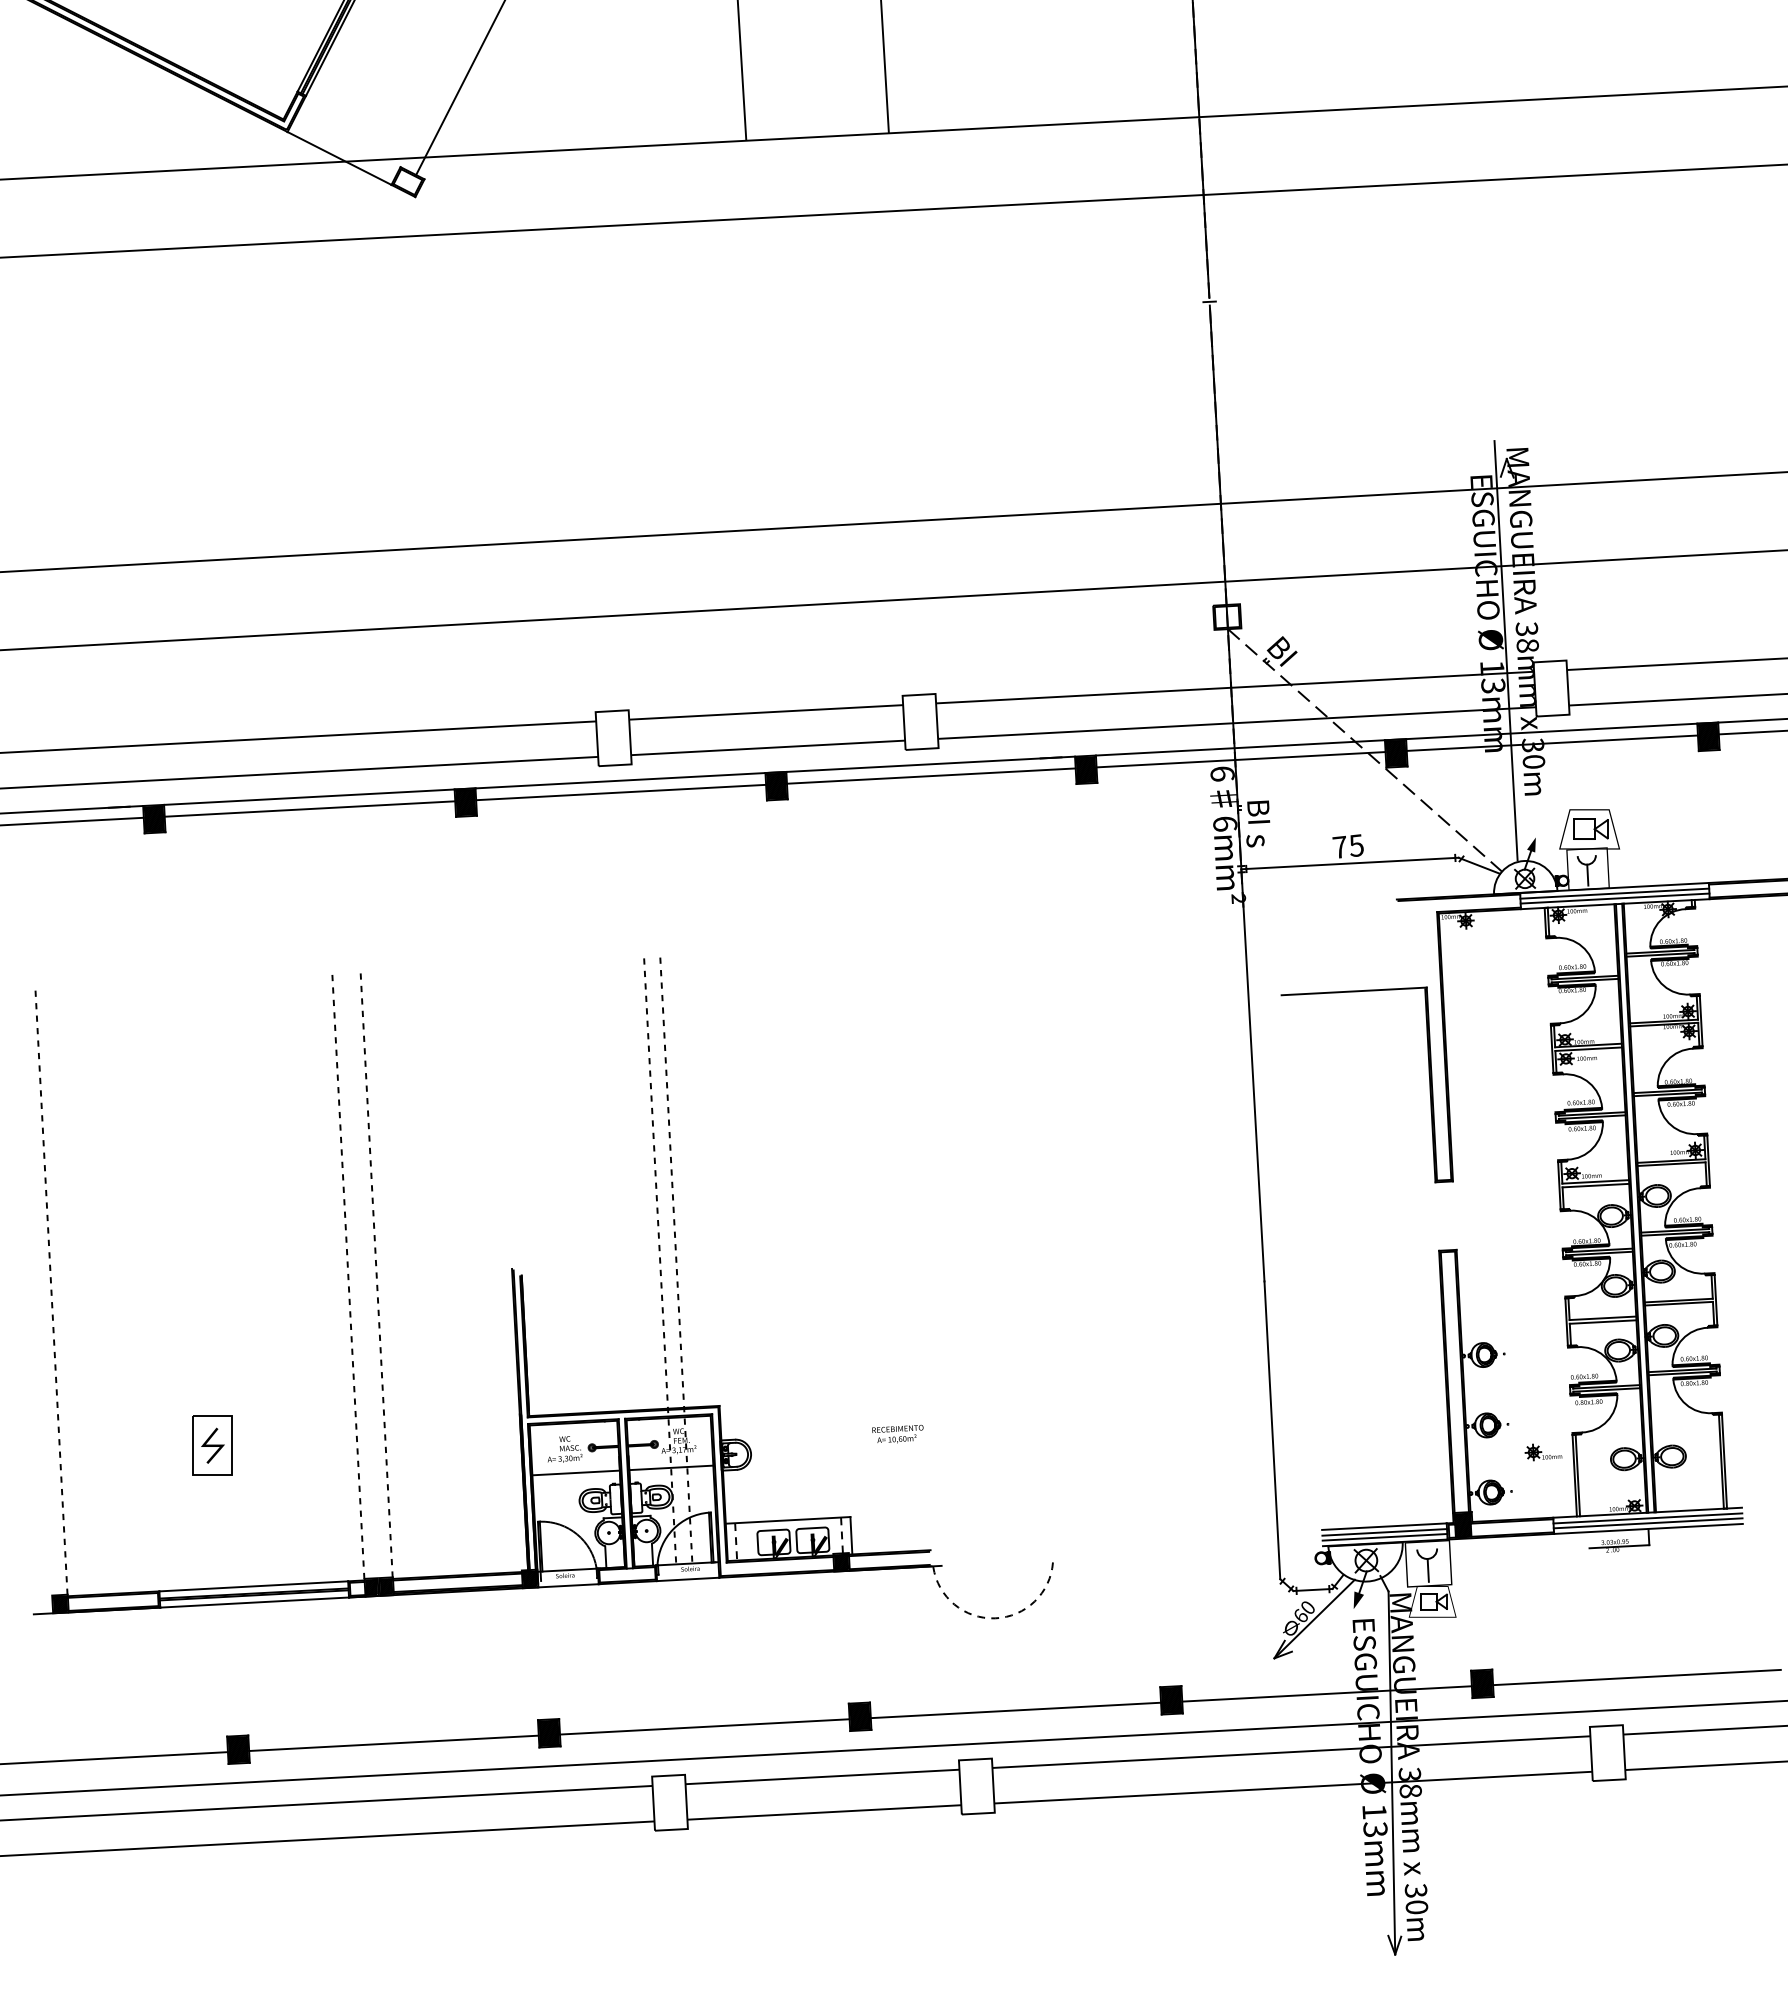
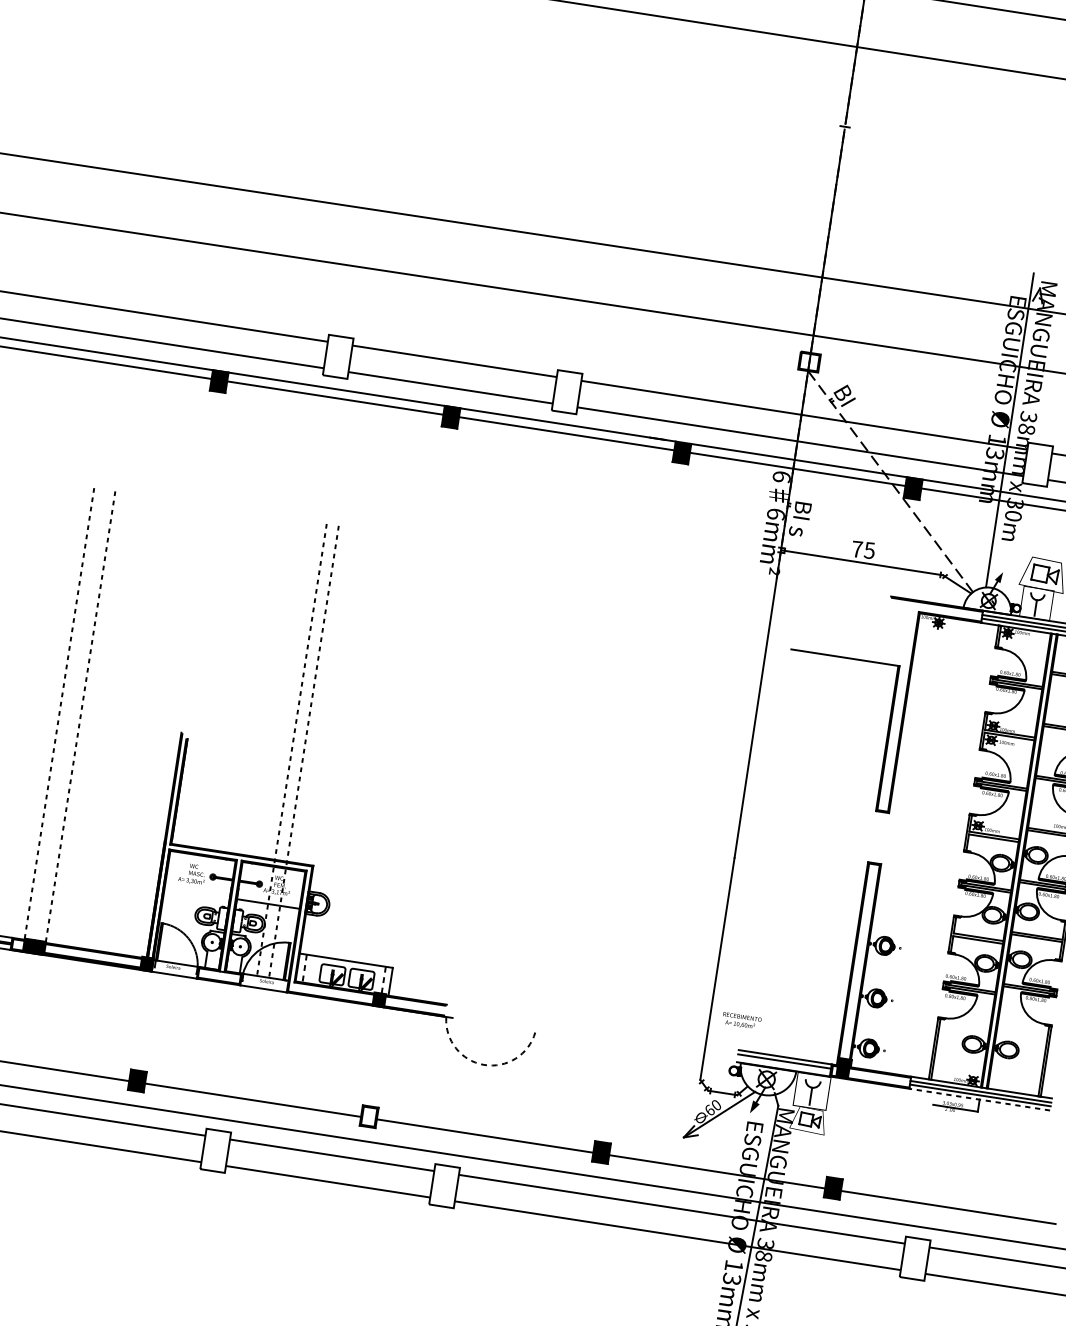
text: (897, 1434) -> (741, 1021), moved
part: (1543, 1452) -> (914, 1027), removed
line: (575, 1472) -> (196, 892), removed
line: (1648, 1528) -> (979, 1099), solid -> dashed
line: (1384, 1537) -> (783, 1065), removed
hatch: (859, 1716) -> (368, 1116), removed

